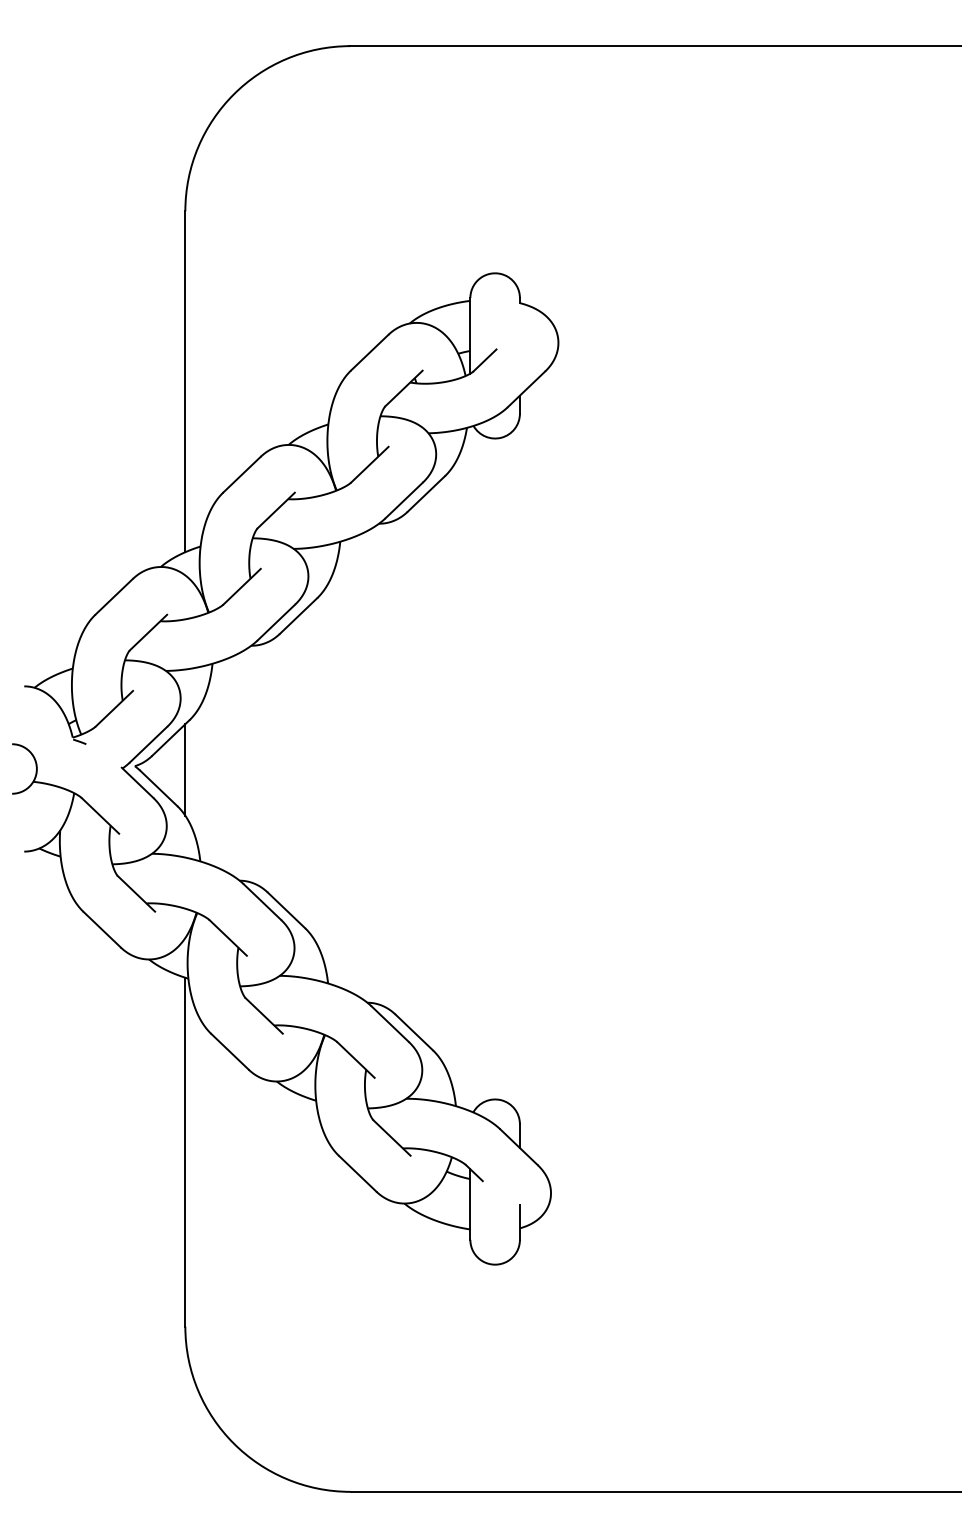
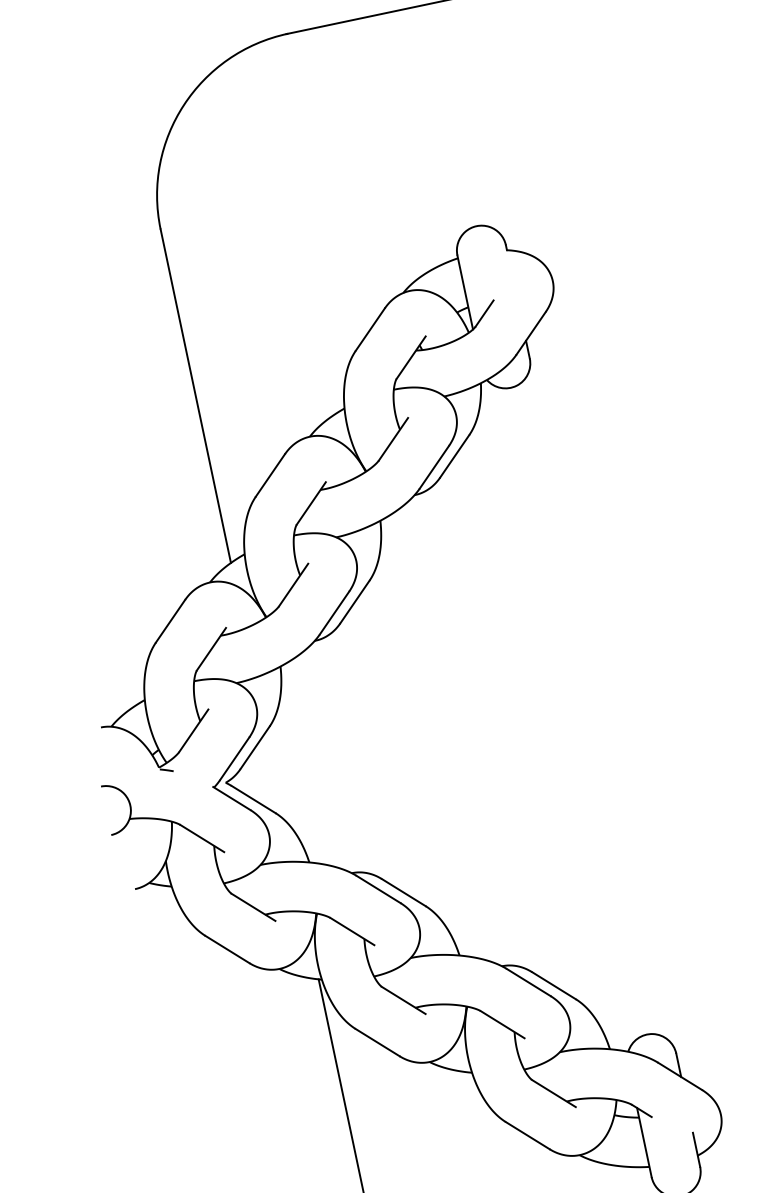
line: (185, 769) -> (275, 775), removed

